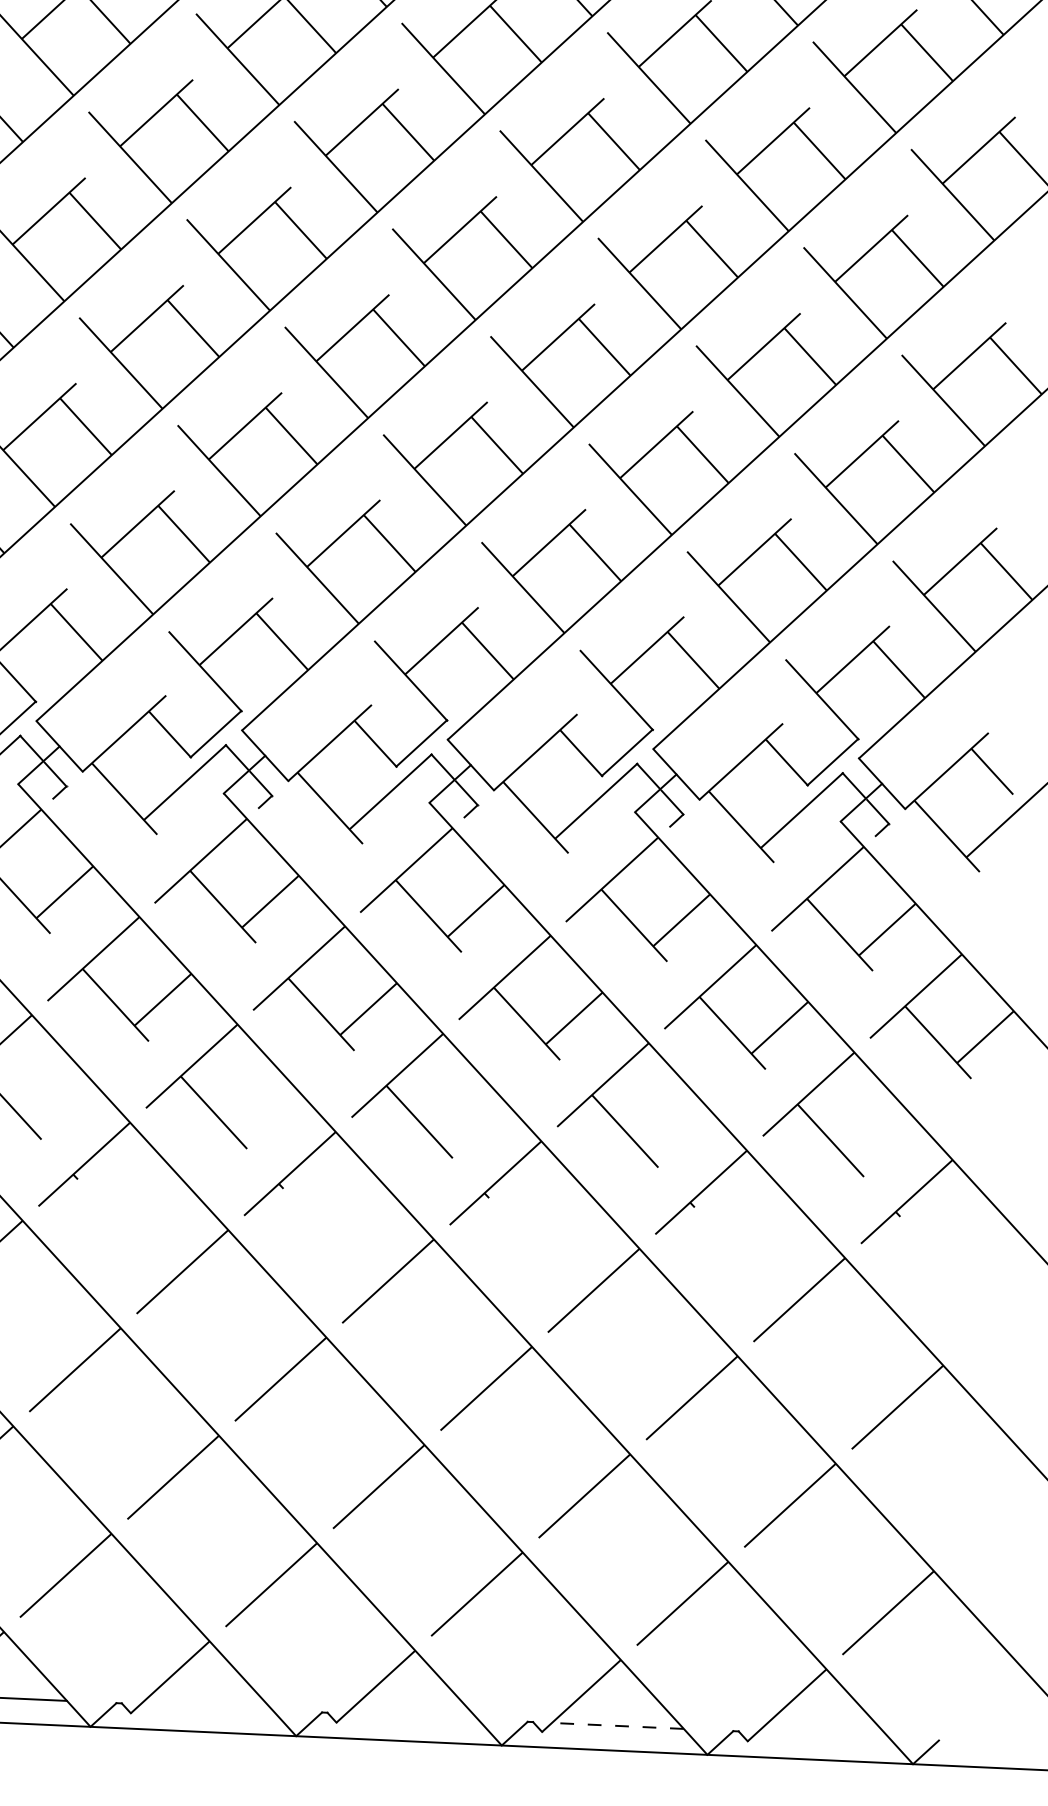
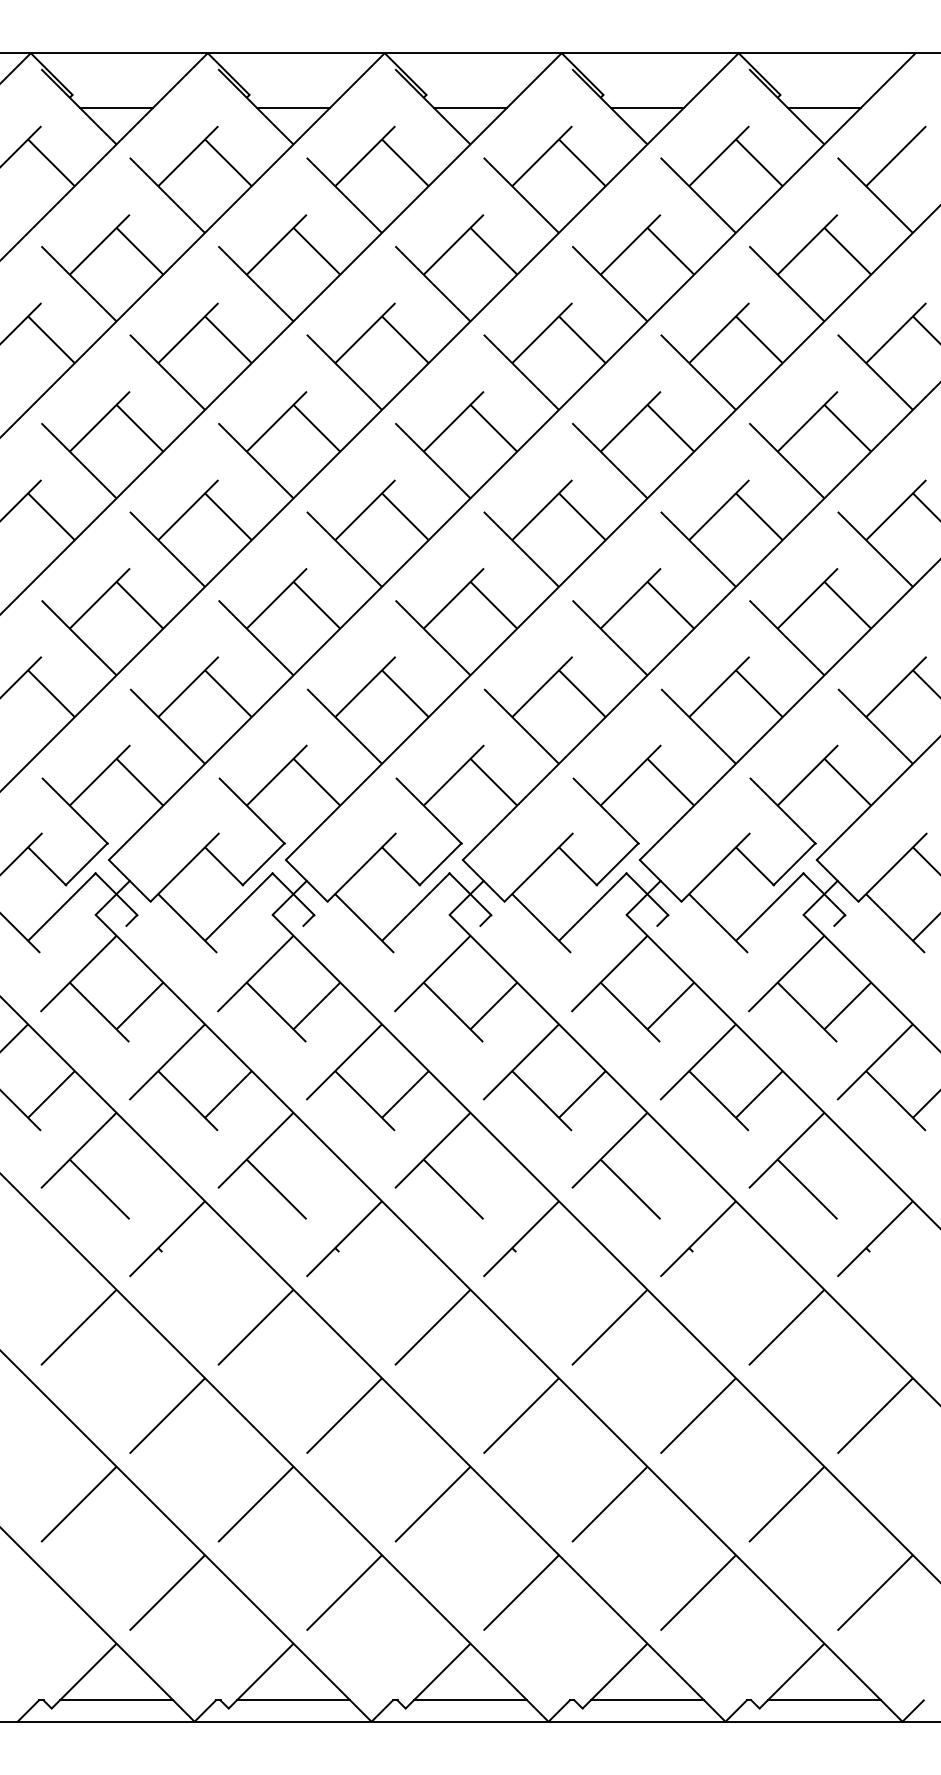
line: (206, 1707) -> (293, 1700), added
line: (412, 1716) -> (470, 1700), added
line: (617, 1726) -> (647, 1700), dashed -> solid
line: (823, 1735) -> (824, 1700), added

